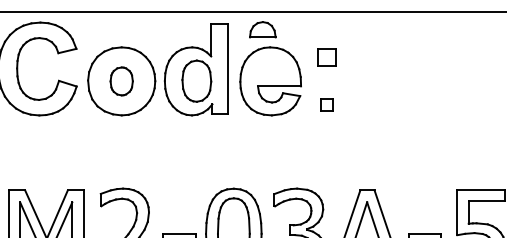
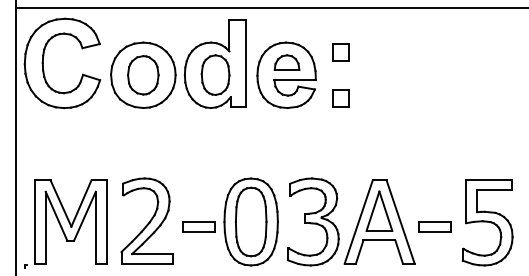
part: (262, 29) -> (286, 62), moved
part: (121, 81) -> (143, 75), size x1.43
part: (326, 105) -> (340, 98), size x1.43

